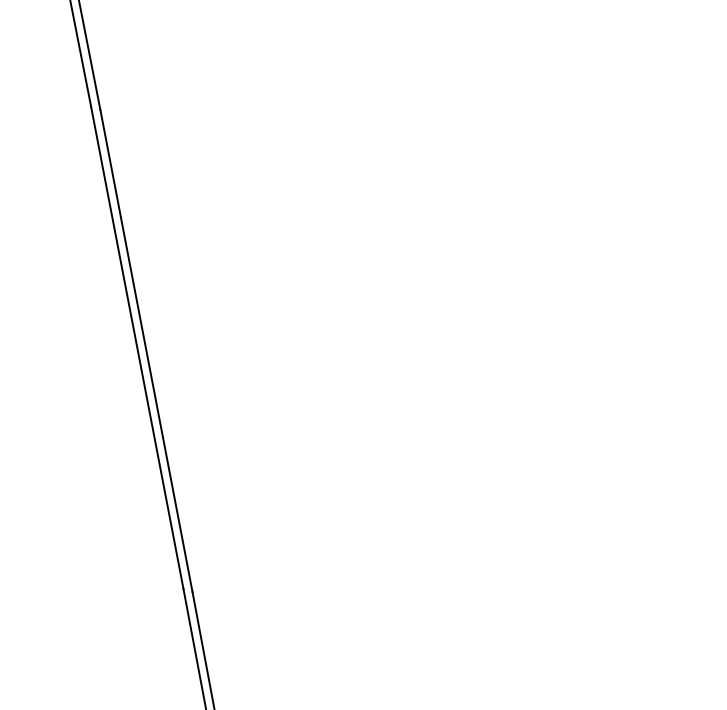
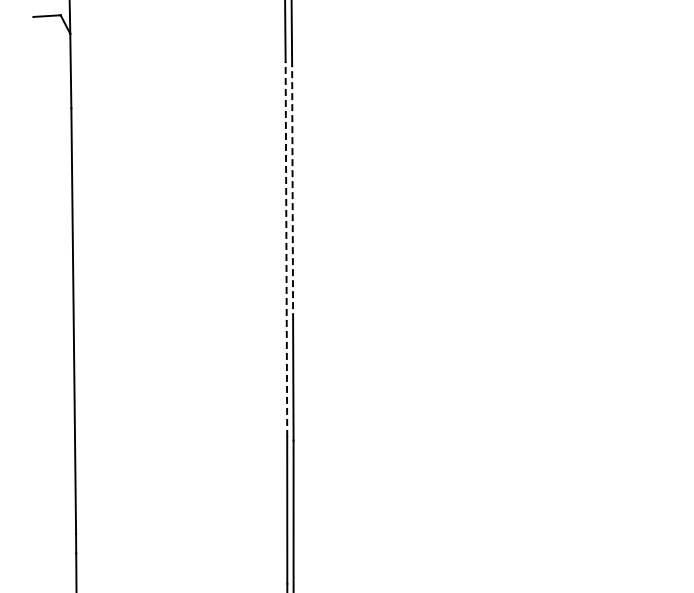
line: (131, 272) -> (292, 192), solid -> dashed
line: (137, 347) -> (286, 249), solid -> dashed

